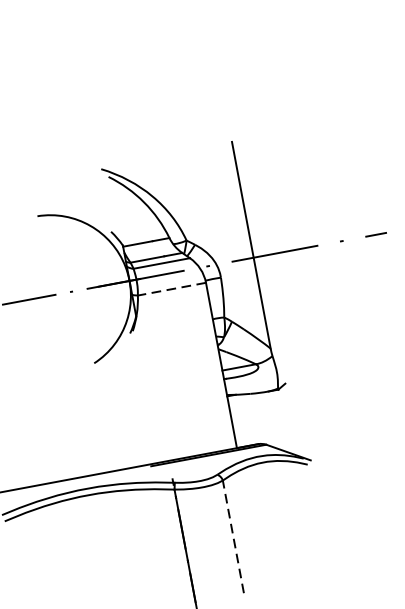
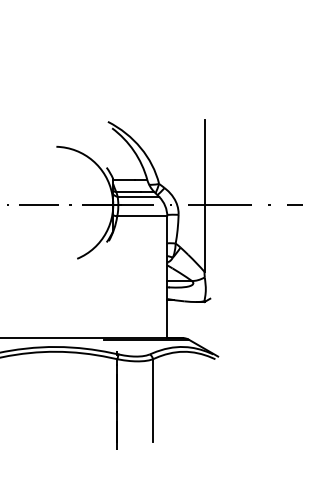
line: (170, 289) -> (141, 216), dashed -> solid
line: (232, 536) -> (152, 400), dashed -> solid

